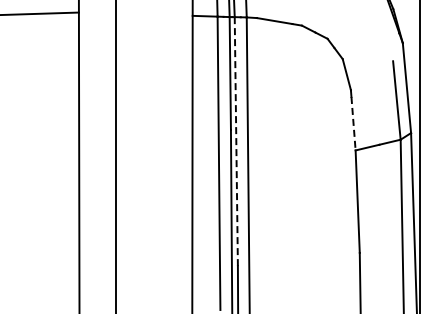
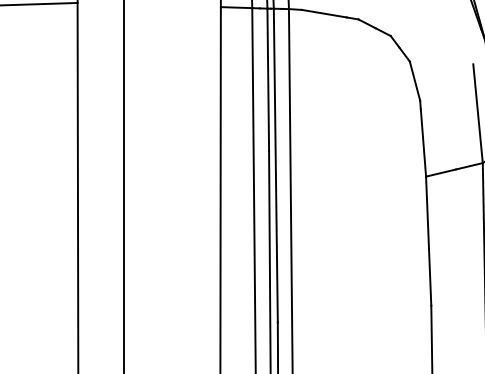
line: (353, 123) -> (423, 142), dashed -> solid
line: (236, 142) -> (276, 166), dashed -> solid

